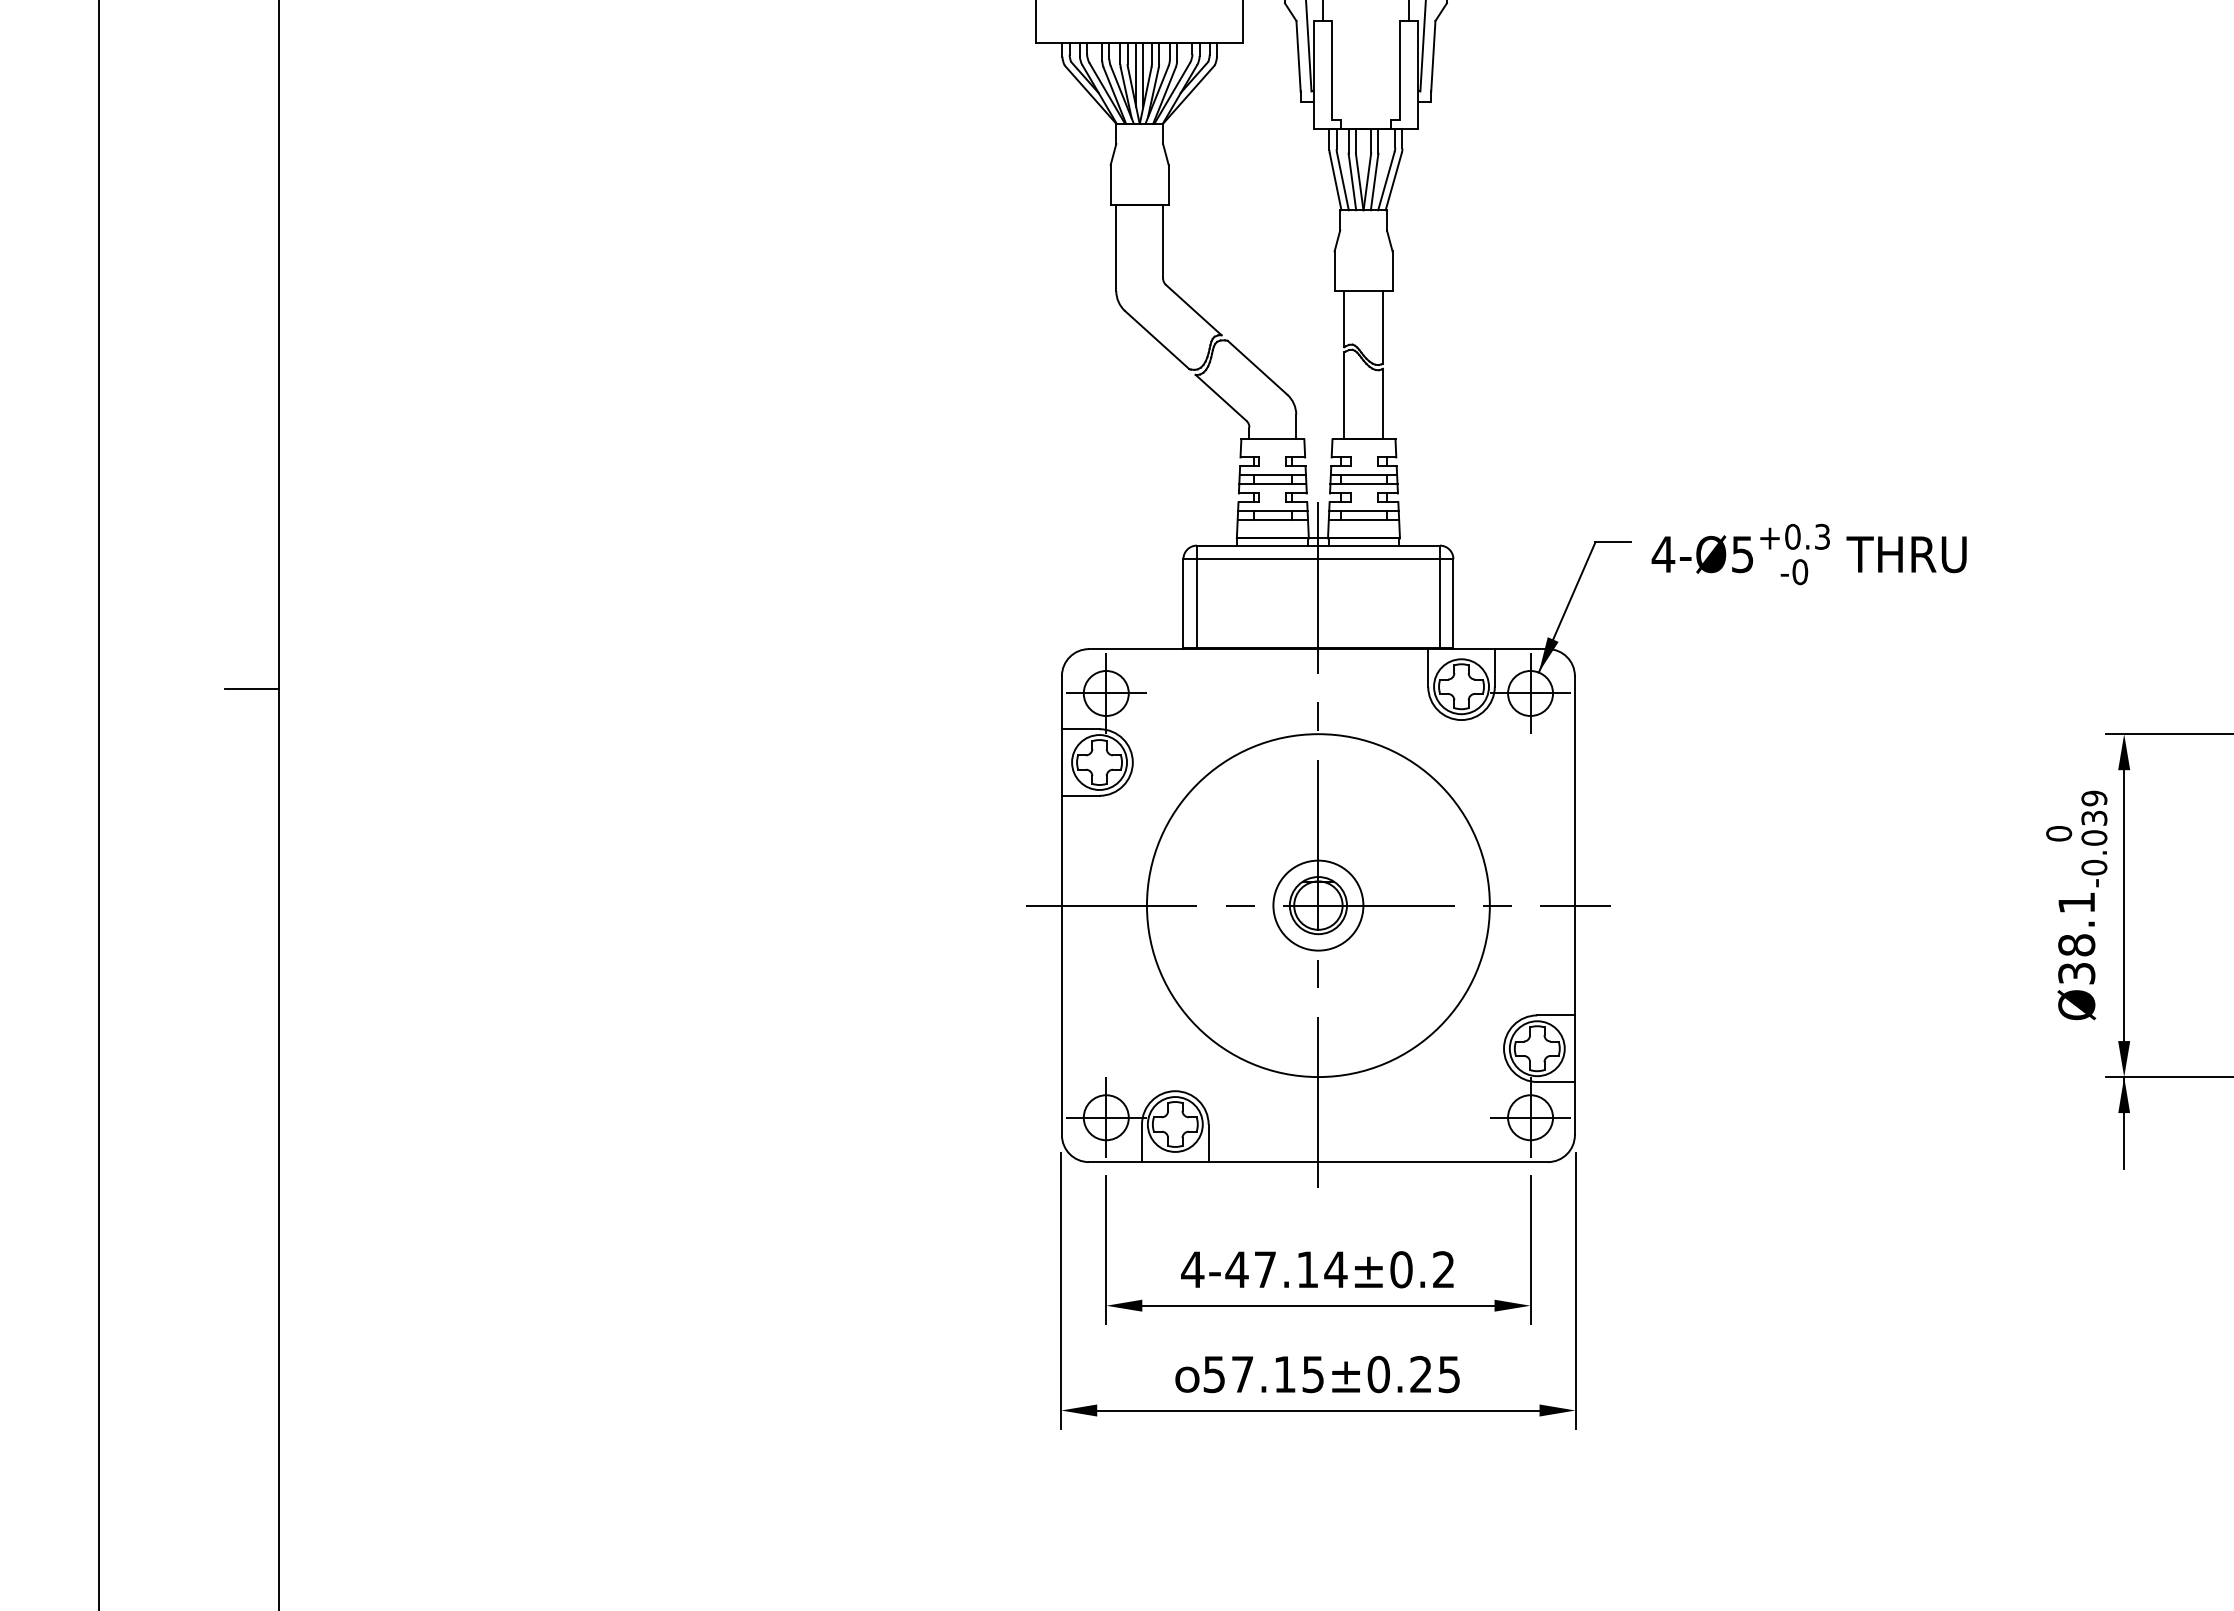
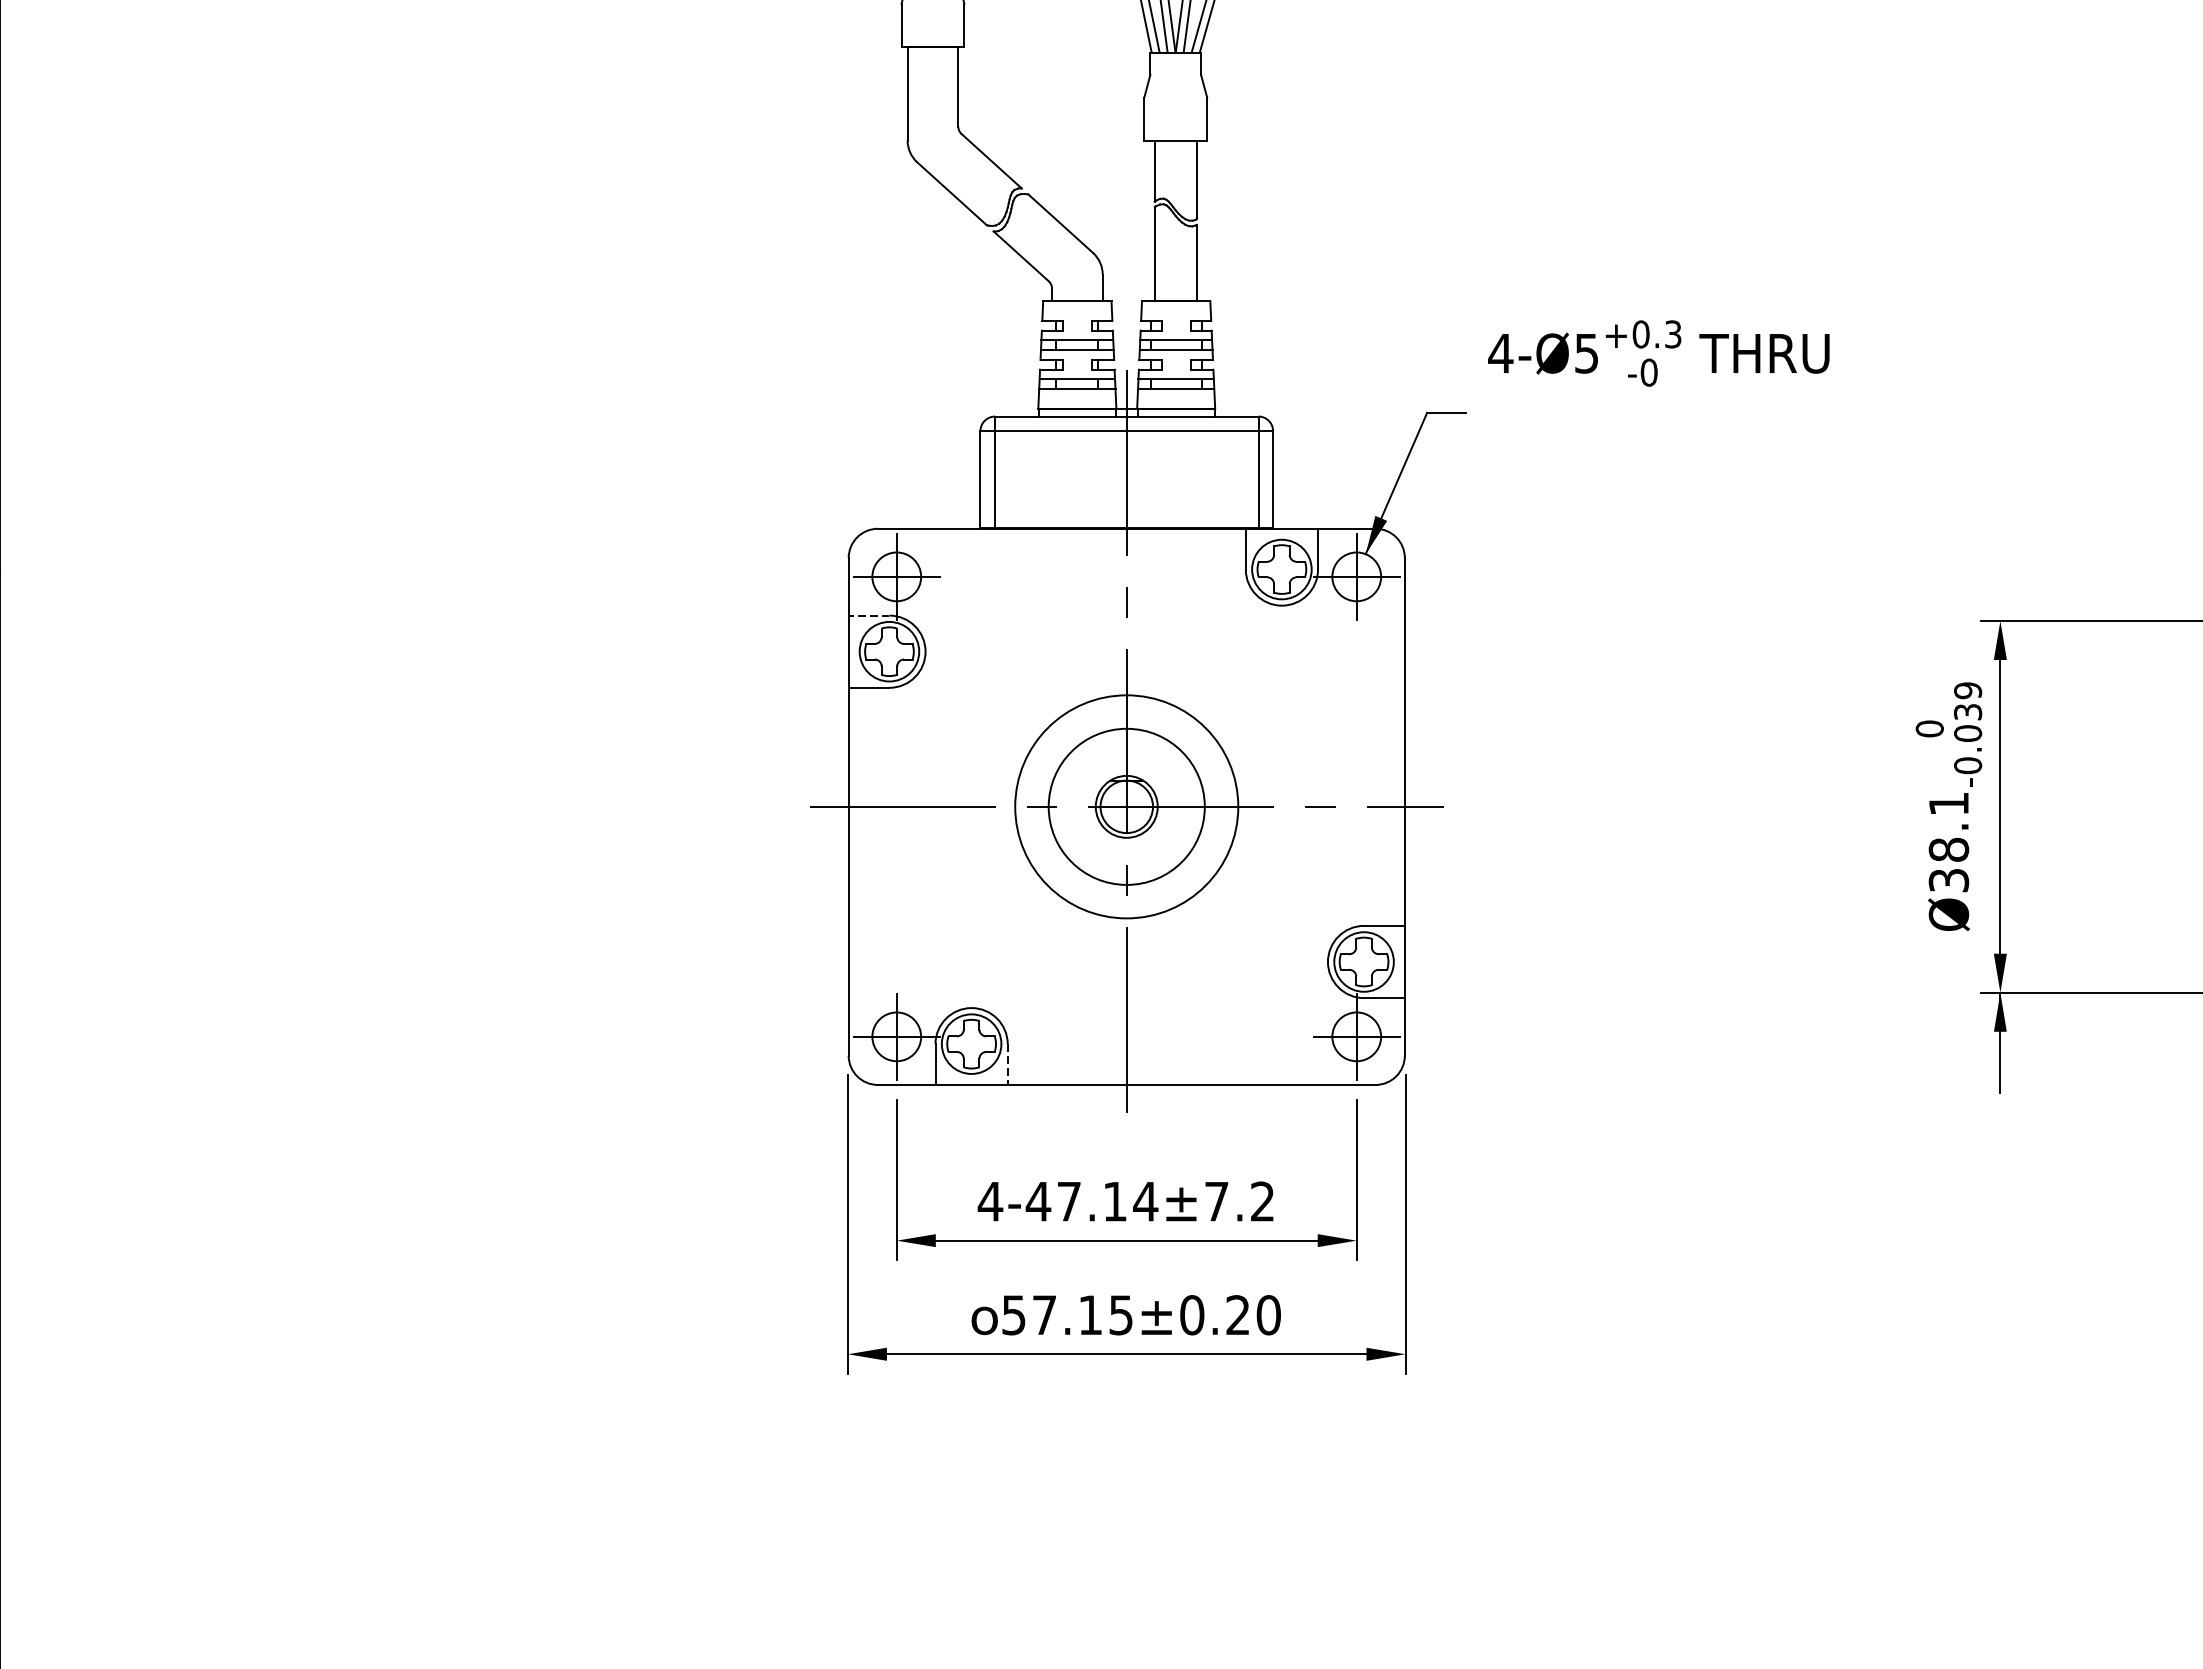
text: (1808, 554) -> (1658, 353), moved
line: (1080, 729) -> (868, 615), solid -> dashed
circle: (1317, 905) -> (1125, 806), size x0.6
circle: (1318, 905) -> (1126, 806), size x1.6
line: (1208, 1143) -> (1007, 1064), solid -> dashed
text: (1401, 1269) -> (1216, 1201), 4-47.14±0.2 -> 4-47.14±7.2
text: (1449, 1374) -> (1268, 1315), 57.15±0.25 -> 57.15±0.20

